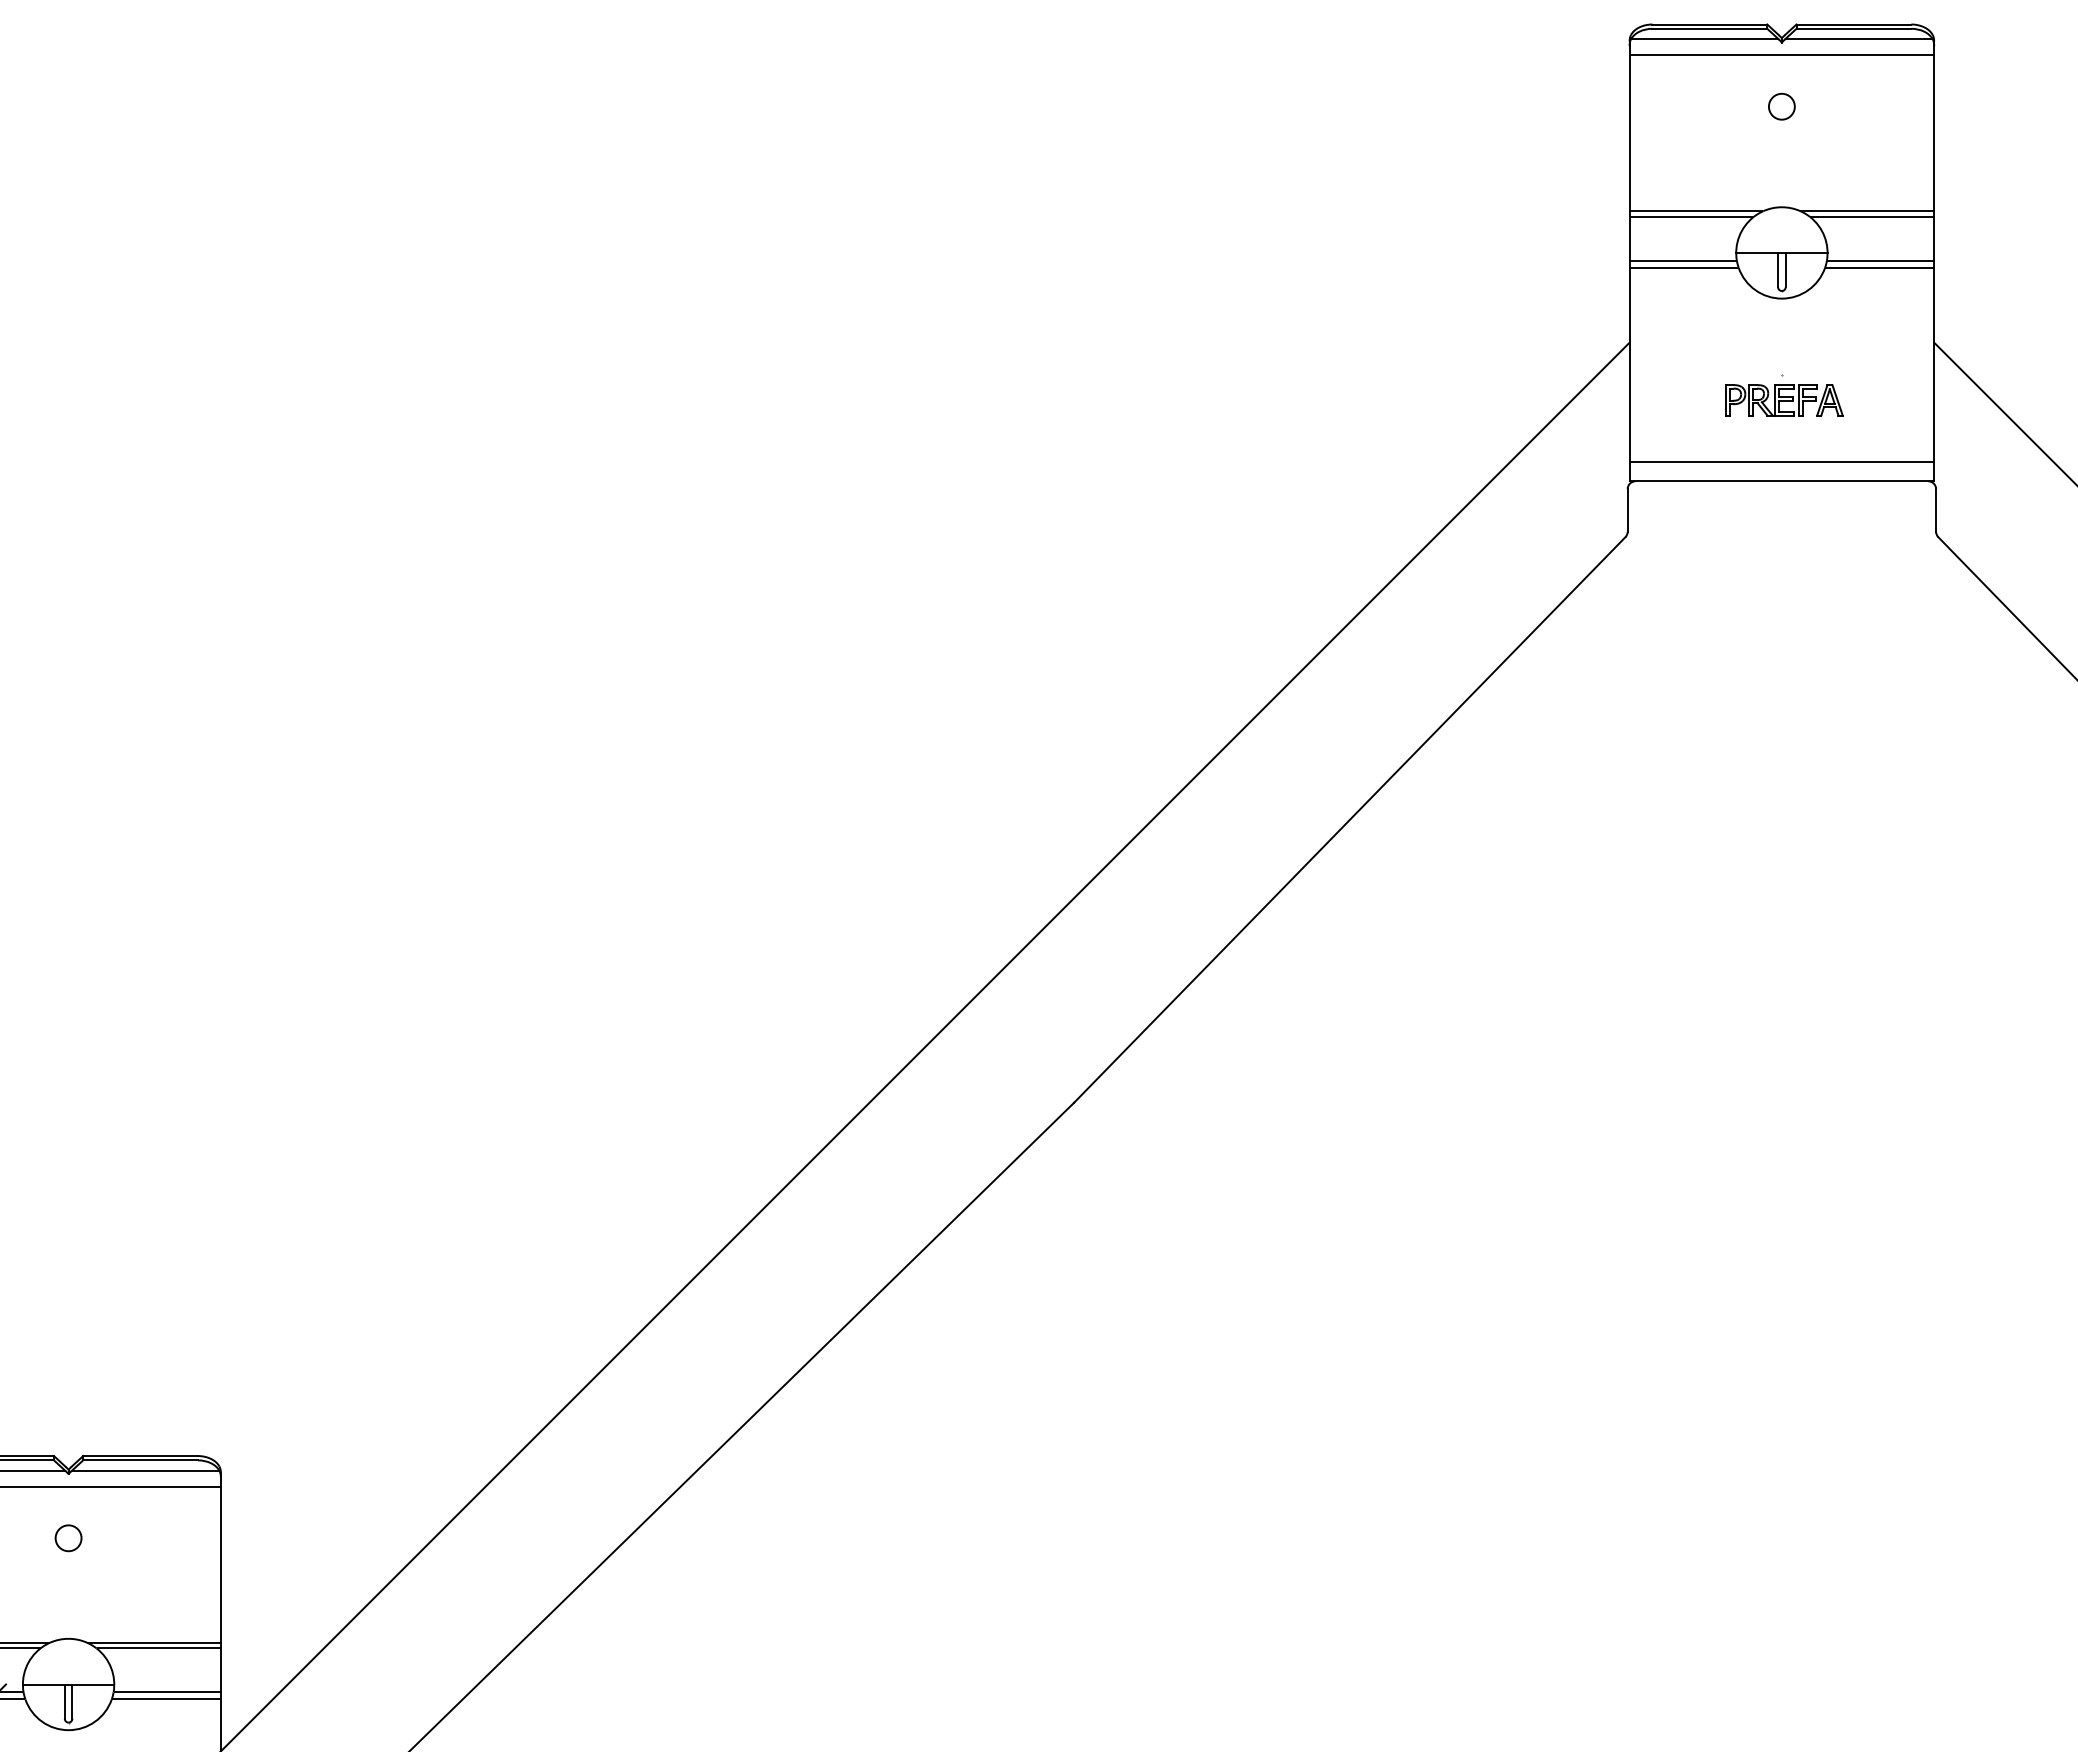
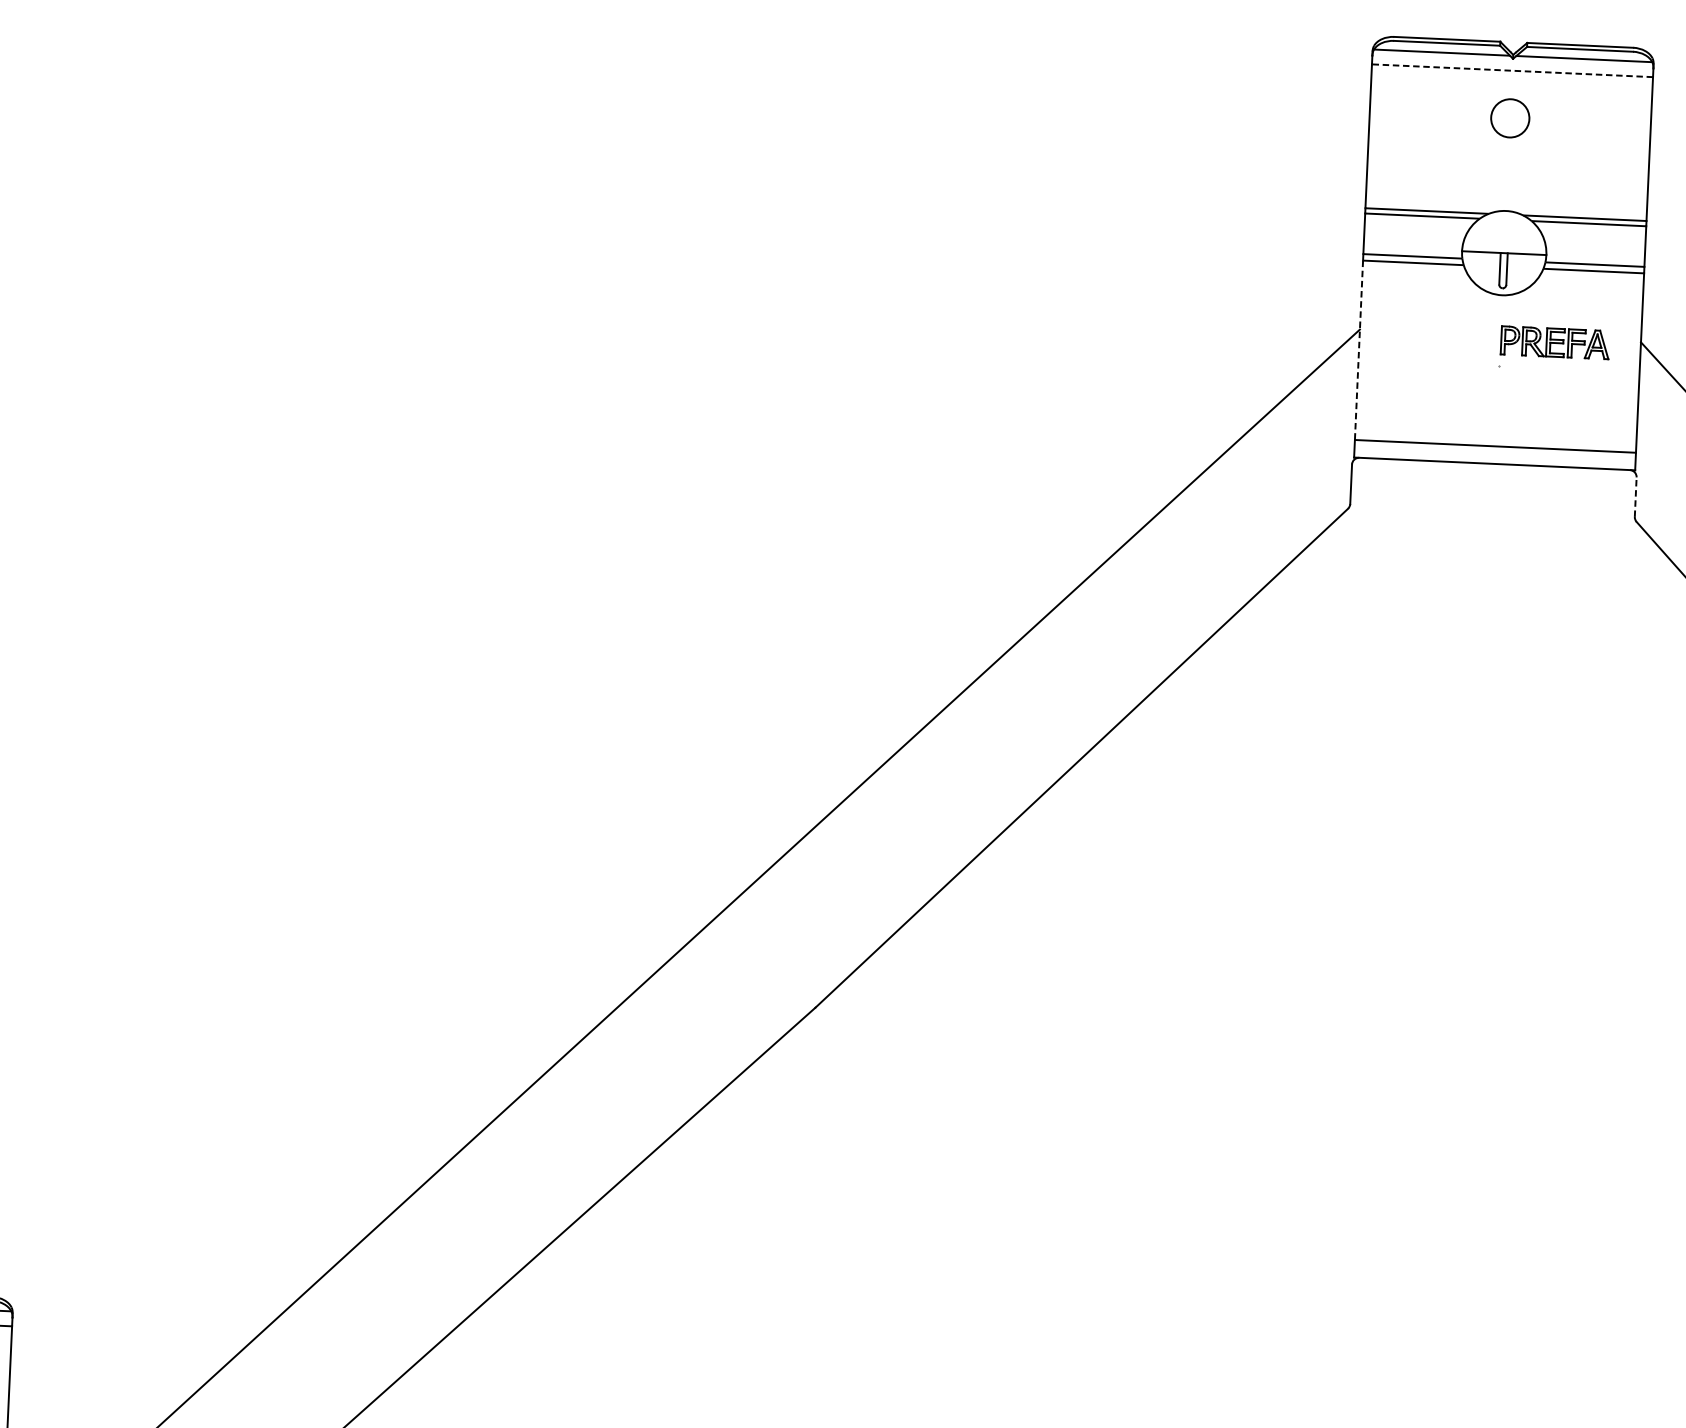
line: (1781, 55) -> (1512, 70), solid -> dashed
circle: (1781, 106) -> (1509, 118), size x1.6
line: (1629, 365) -> (1358, 350), solid -> dashed
part: (1784, 400) -> (1555, 342), moved
line: (1936, 509) -> (1636, 496), solid -> dashed

